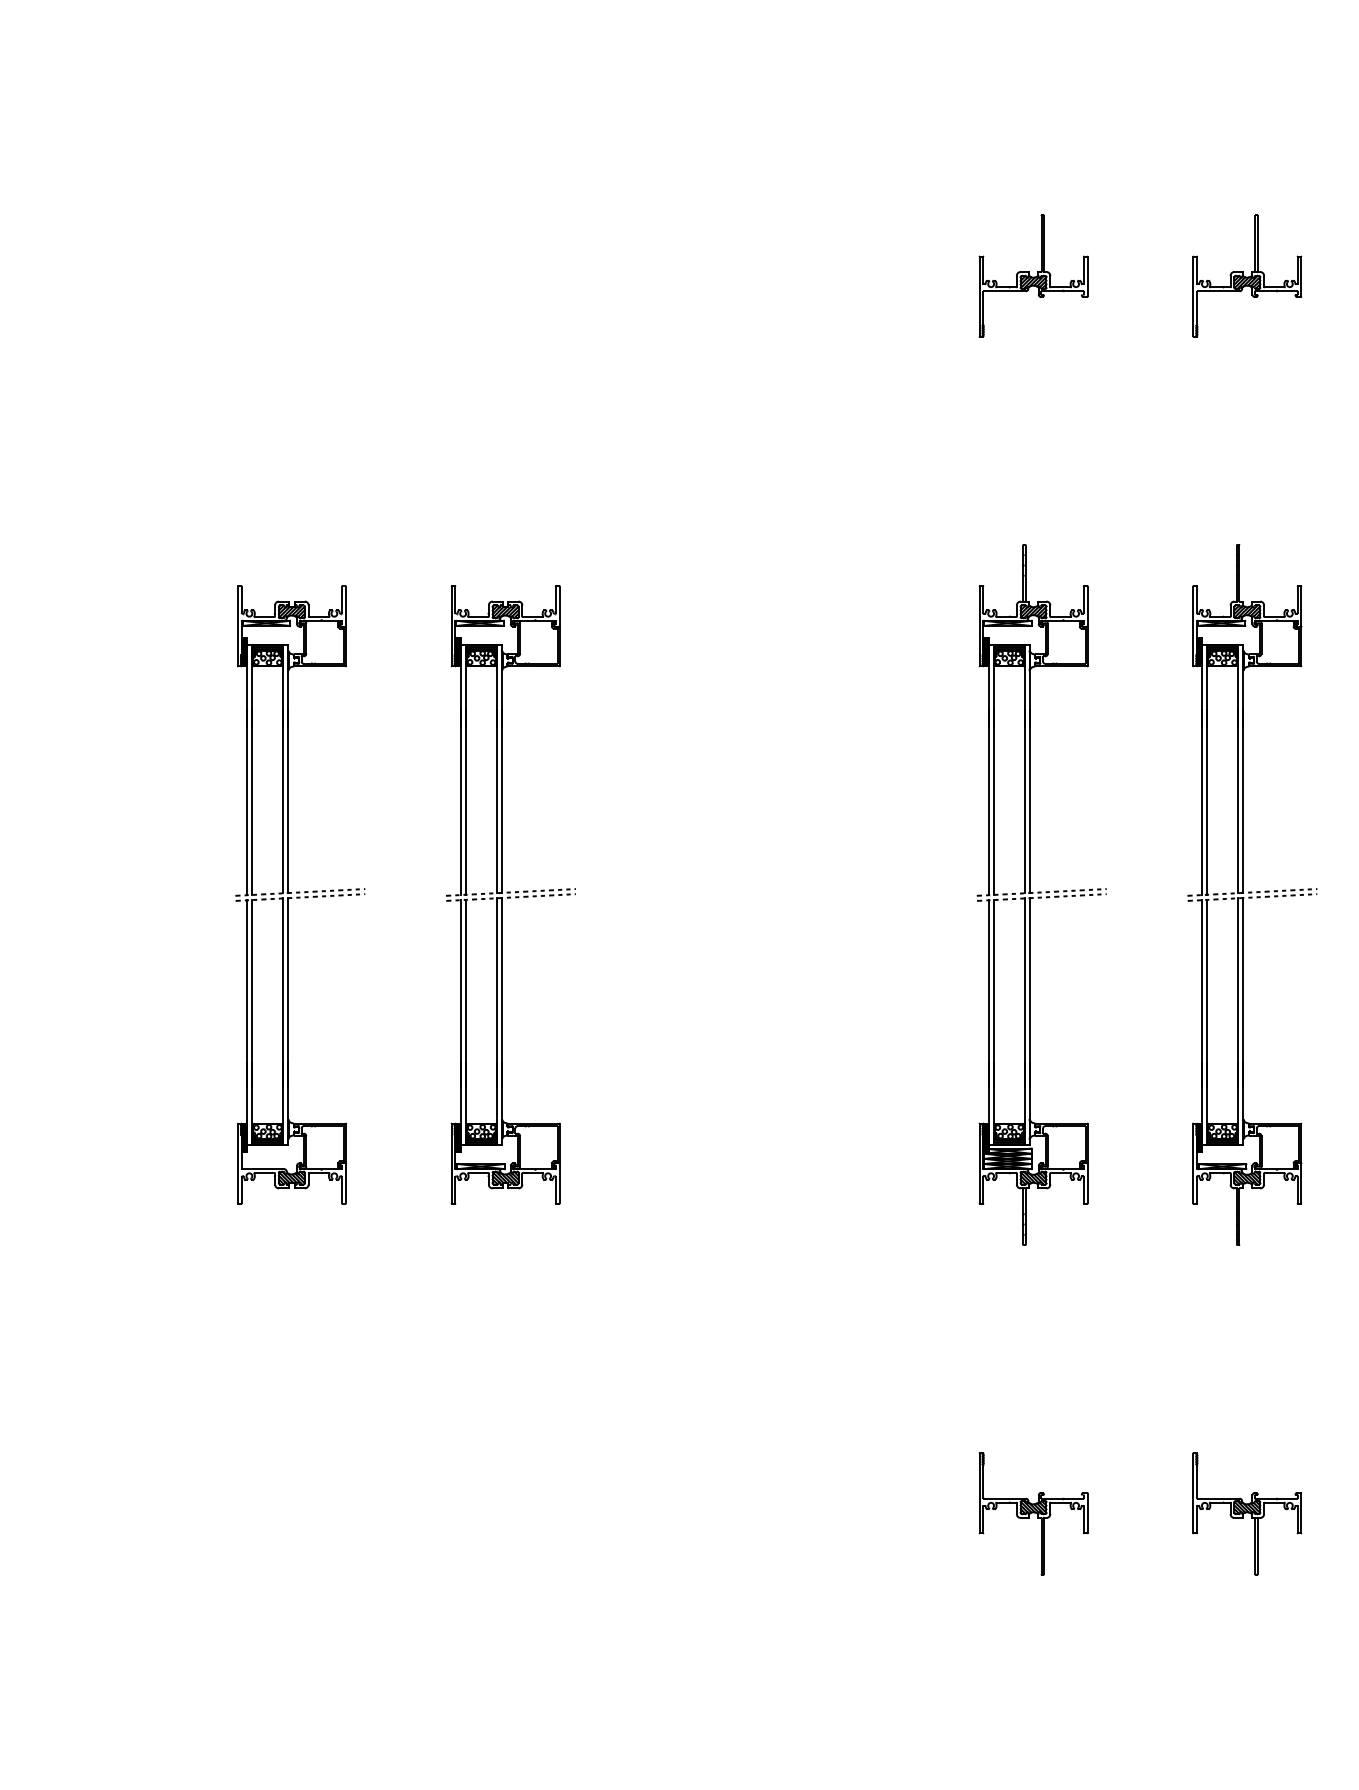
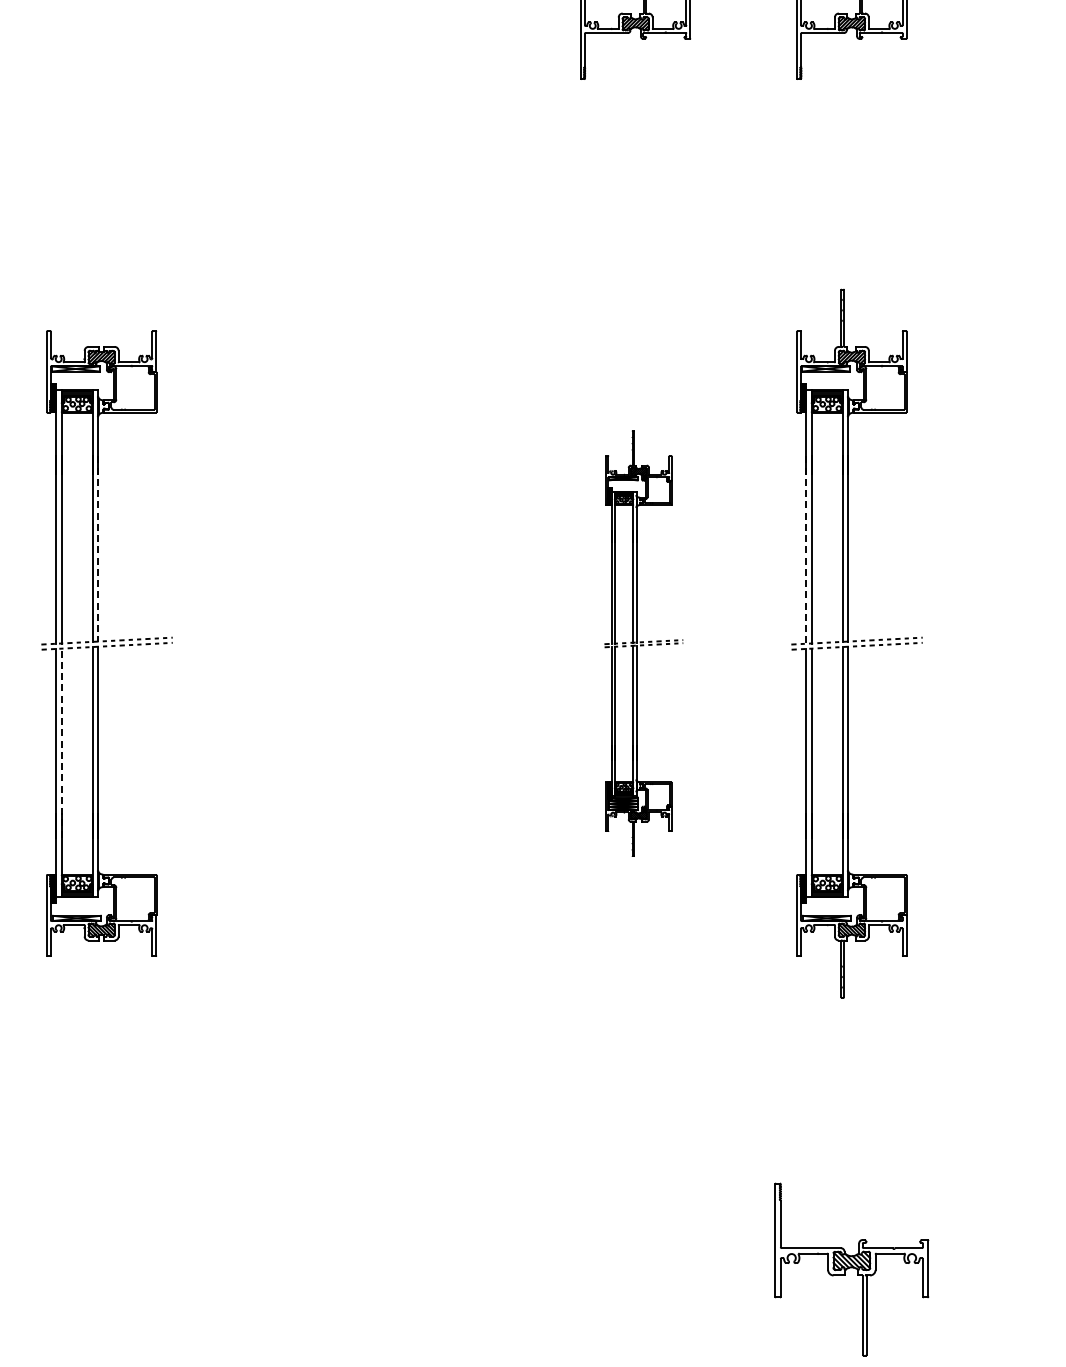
line: (502, 801) -> (98, 549), solid -> dashed
line: (1202, 802) -> (806, 550), solid -> dashed
part: (1041, 894) -> (643, 643), size x0.6
line: (465, 992) -> (61, 742), solid -> dashed
part: (1033, 1513) -> (635, 1269), removed
part: (1247, 1513) -> (852, 1269), size x1.4

